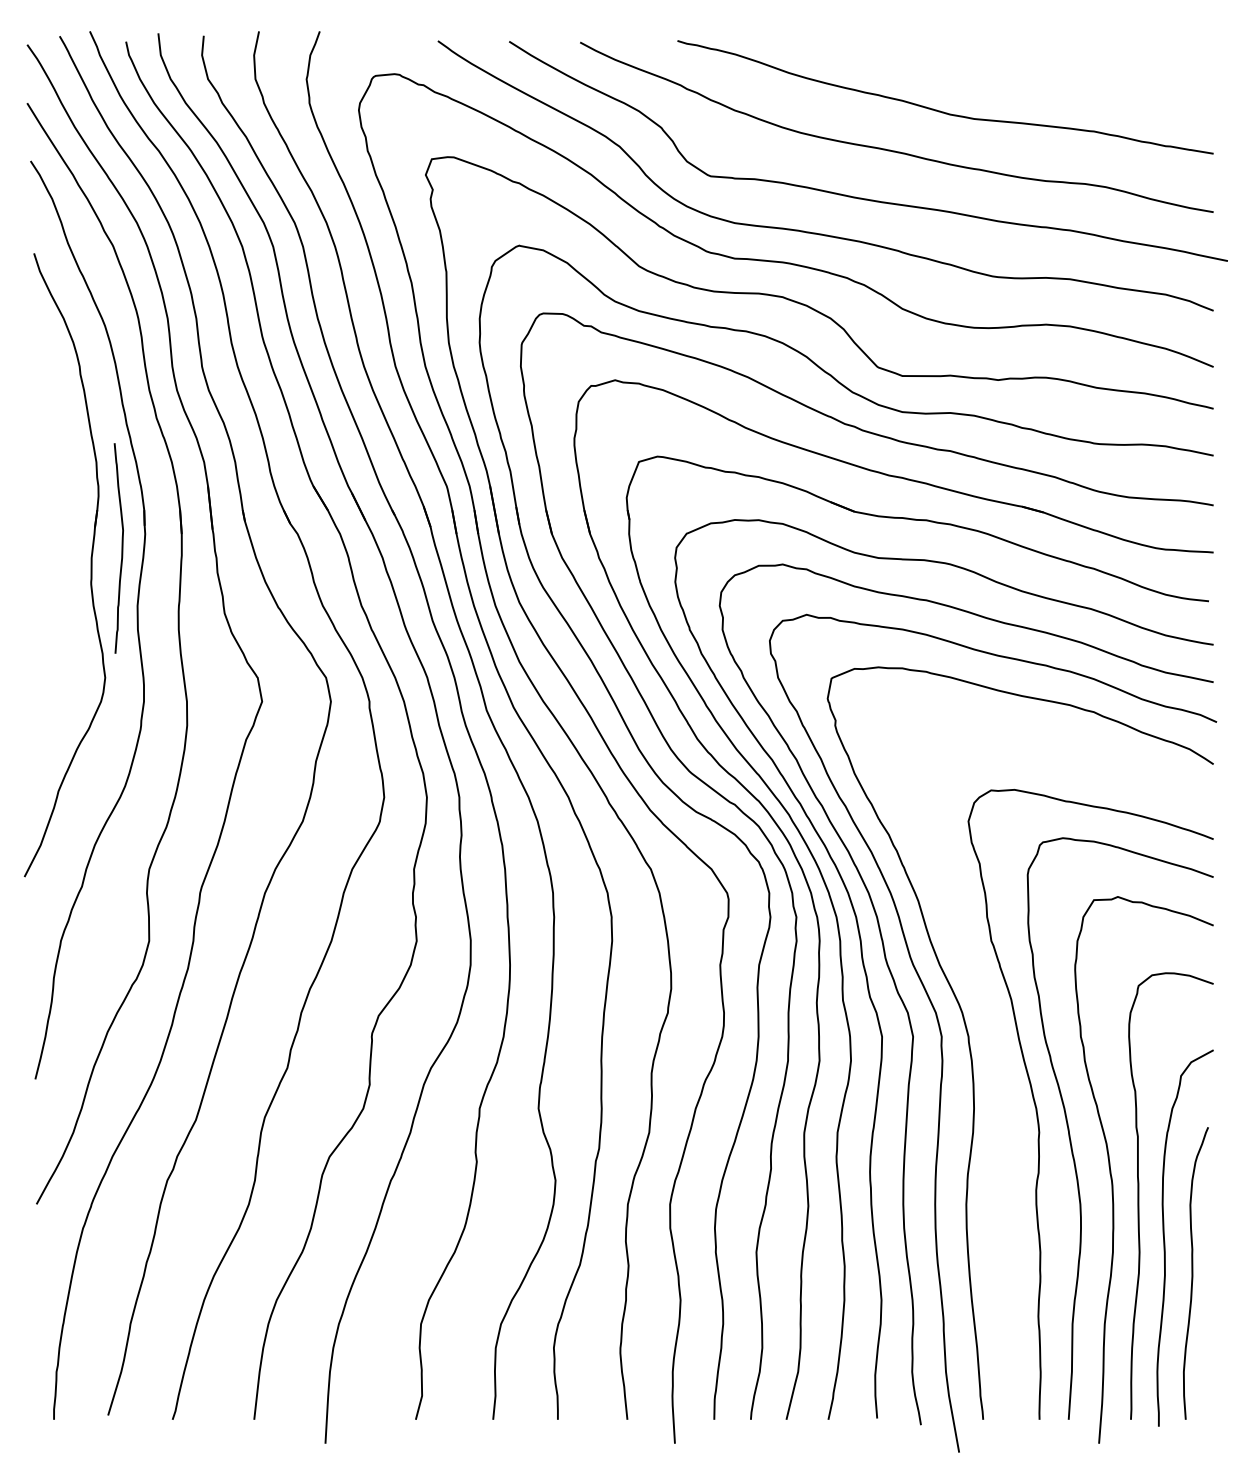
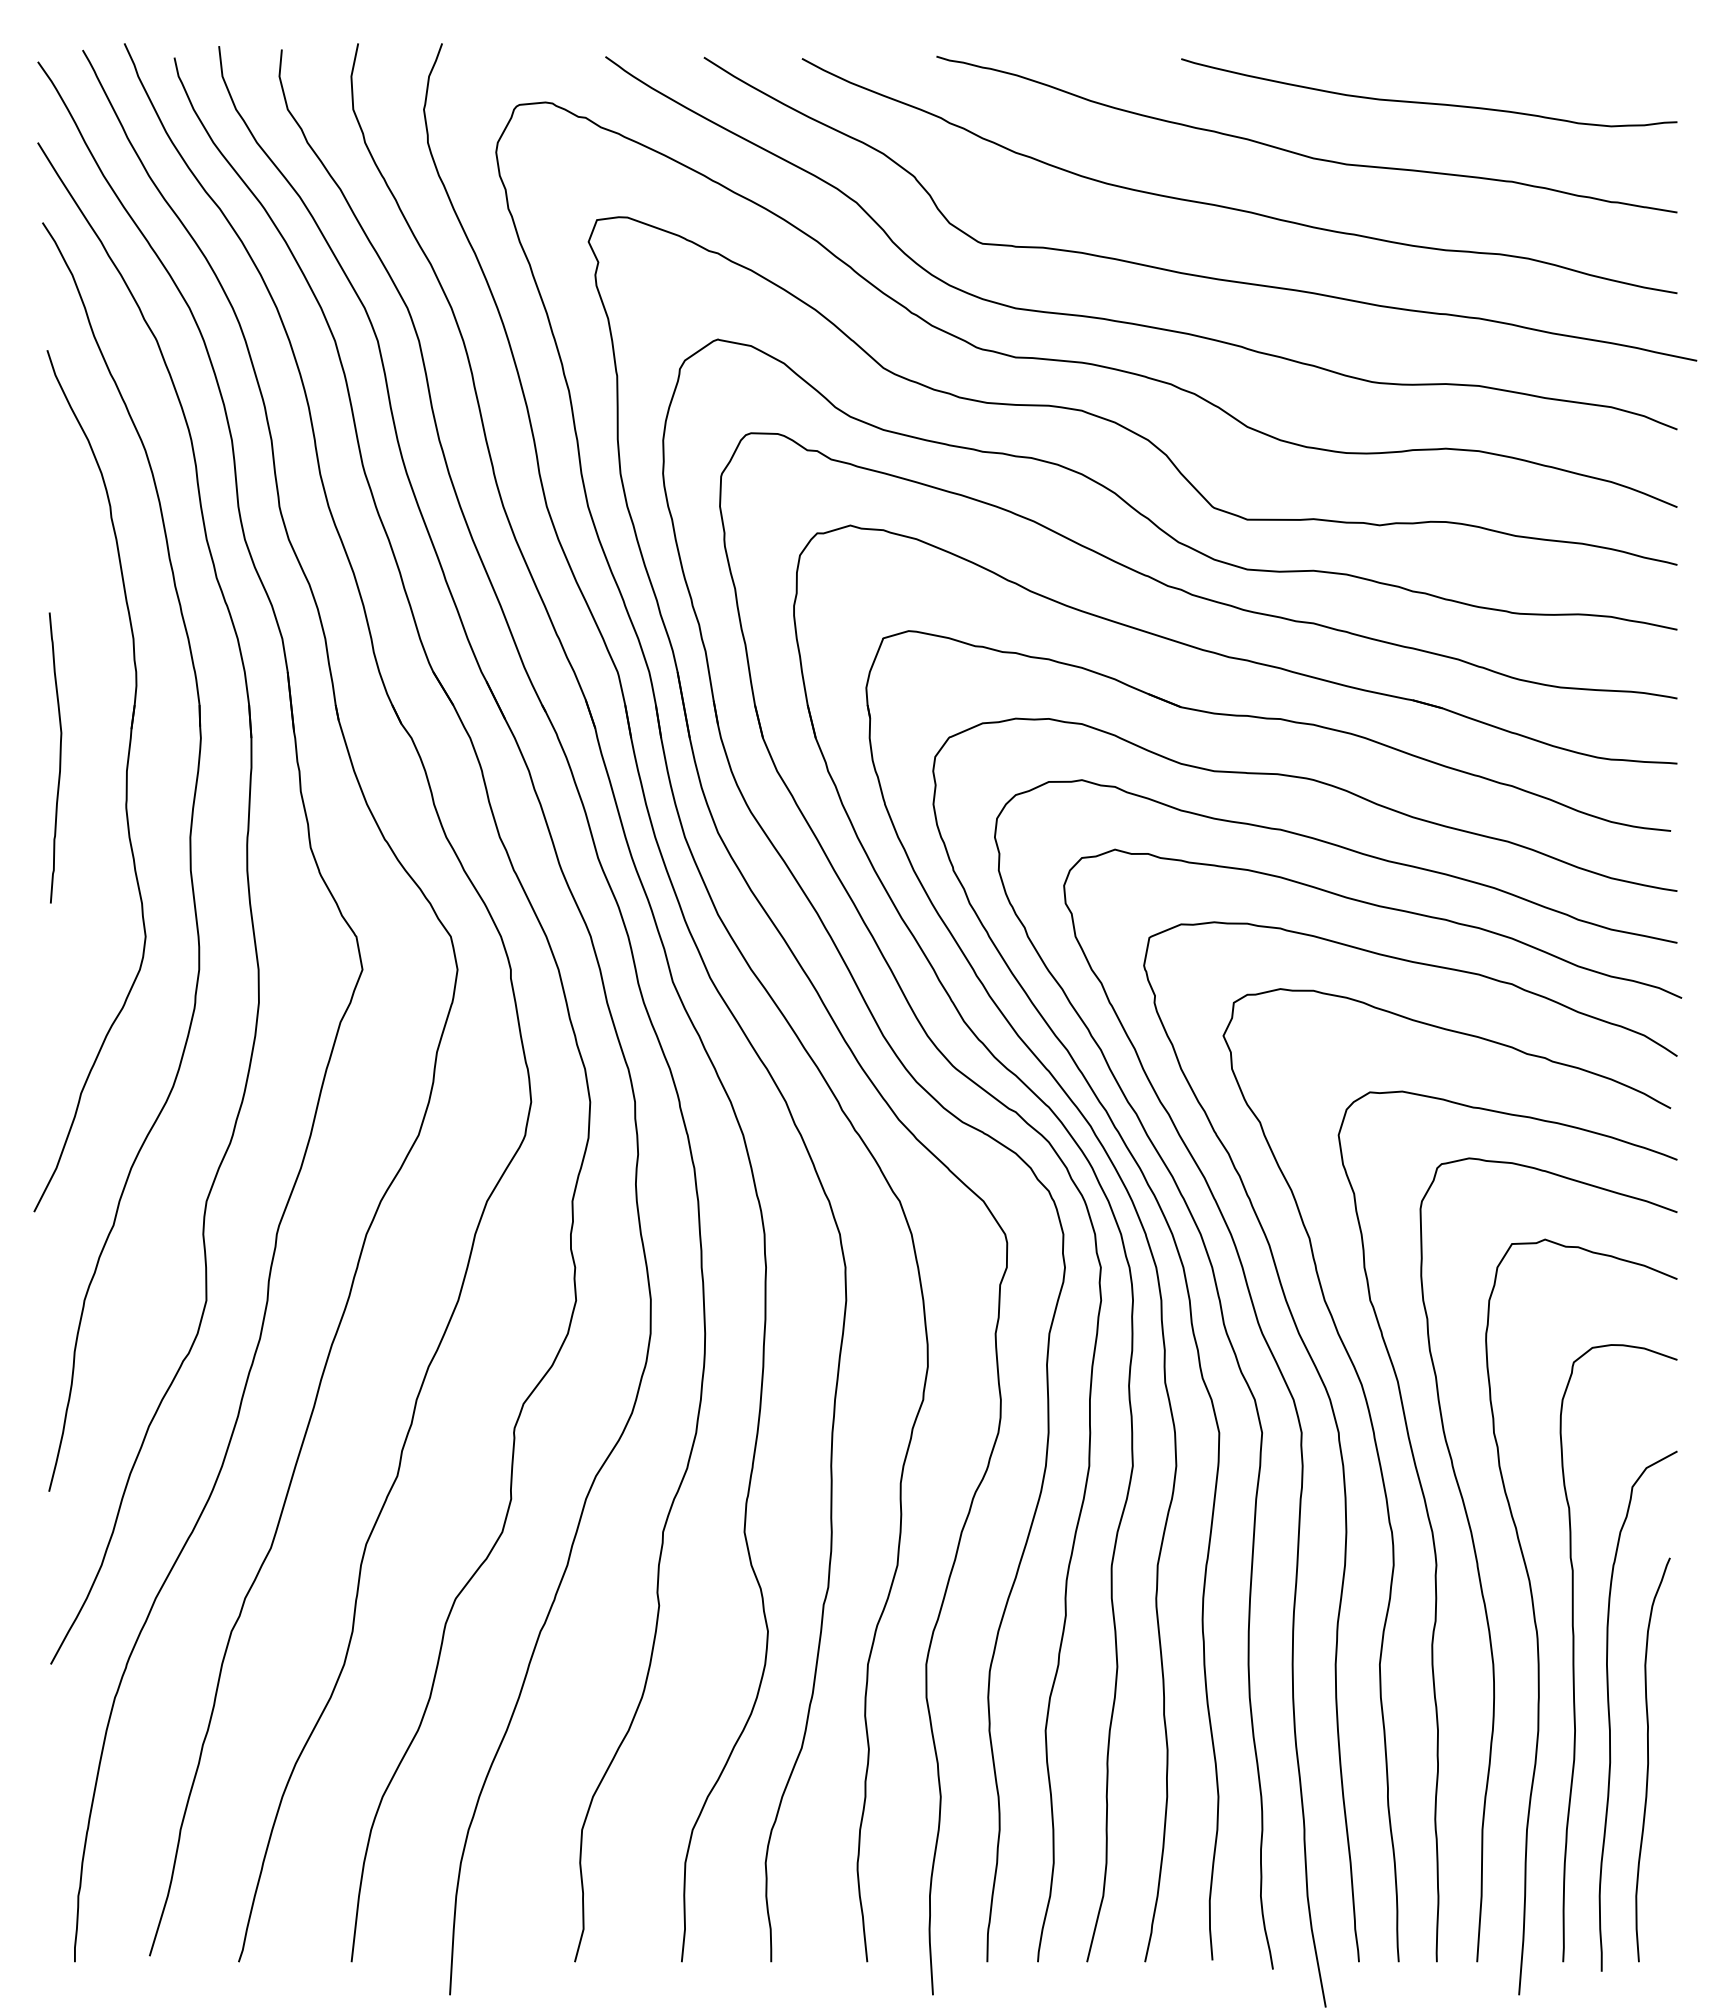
curve: (1034, 74) -> (1429, 102), added
curve: (121, 548) -> (59, 757), moved
curve: (1002, 1075) -> (1385, 1486), added

